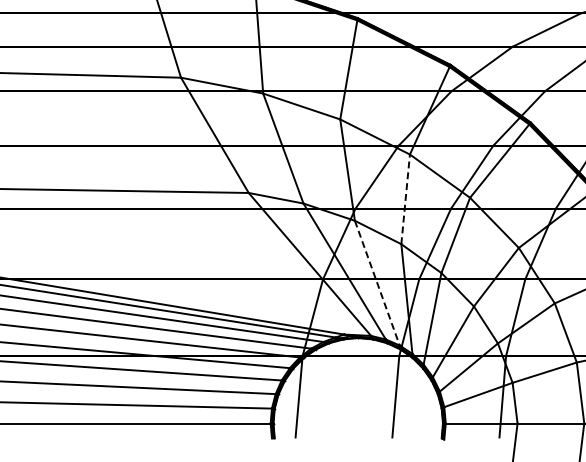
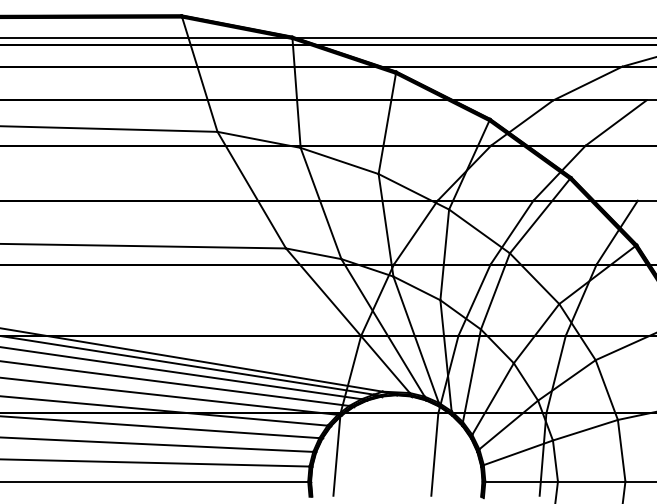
line: (405, 198) -> (444, 254), dashed -> solid
line: (377, 283) -> (416, 340), dashed -> solid

